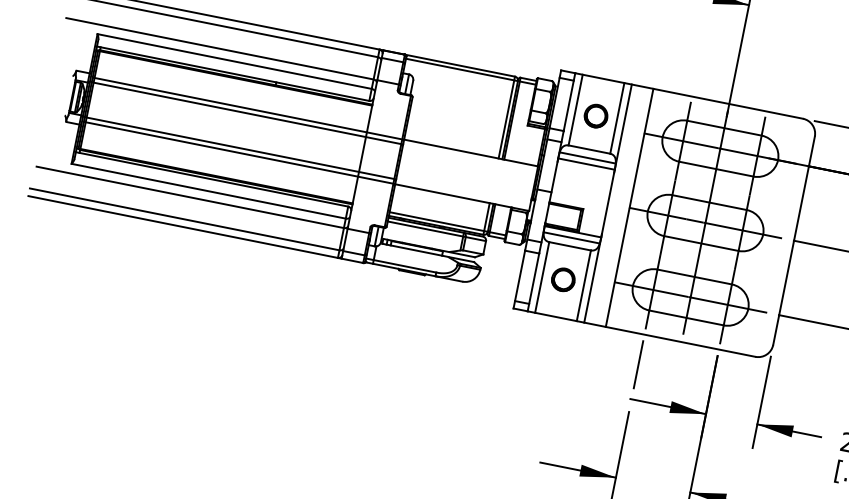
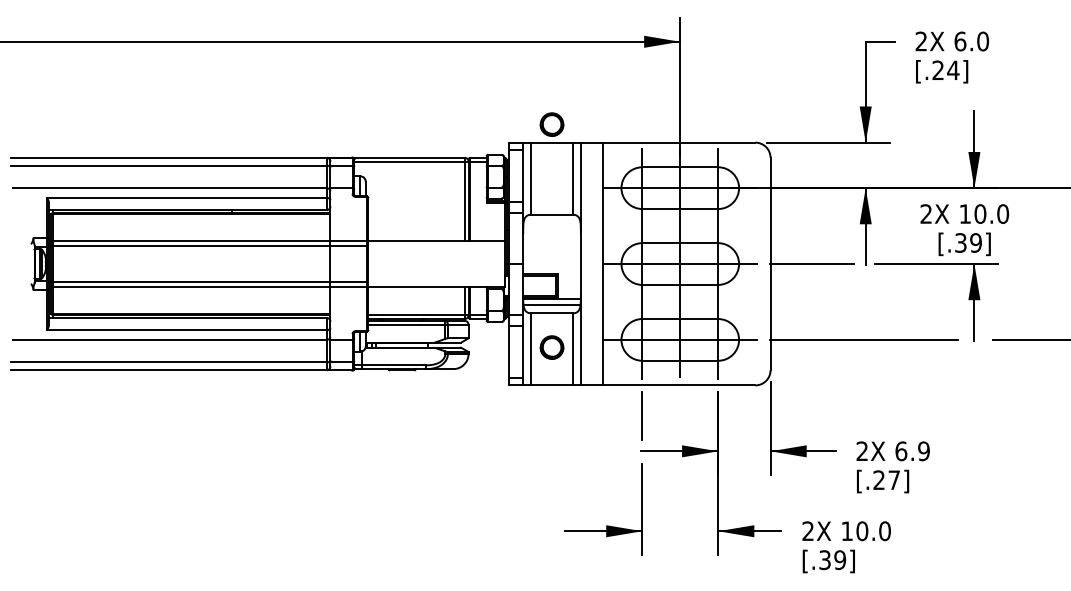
part: (595, 115) -> (551, 124), moved
line: (587, 158) -> (551, 223), removed
line: (585, 163) -> (551, 229), removed

